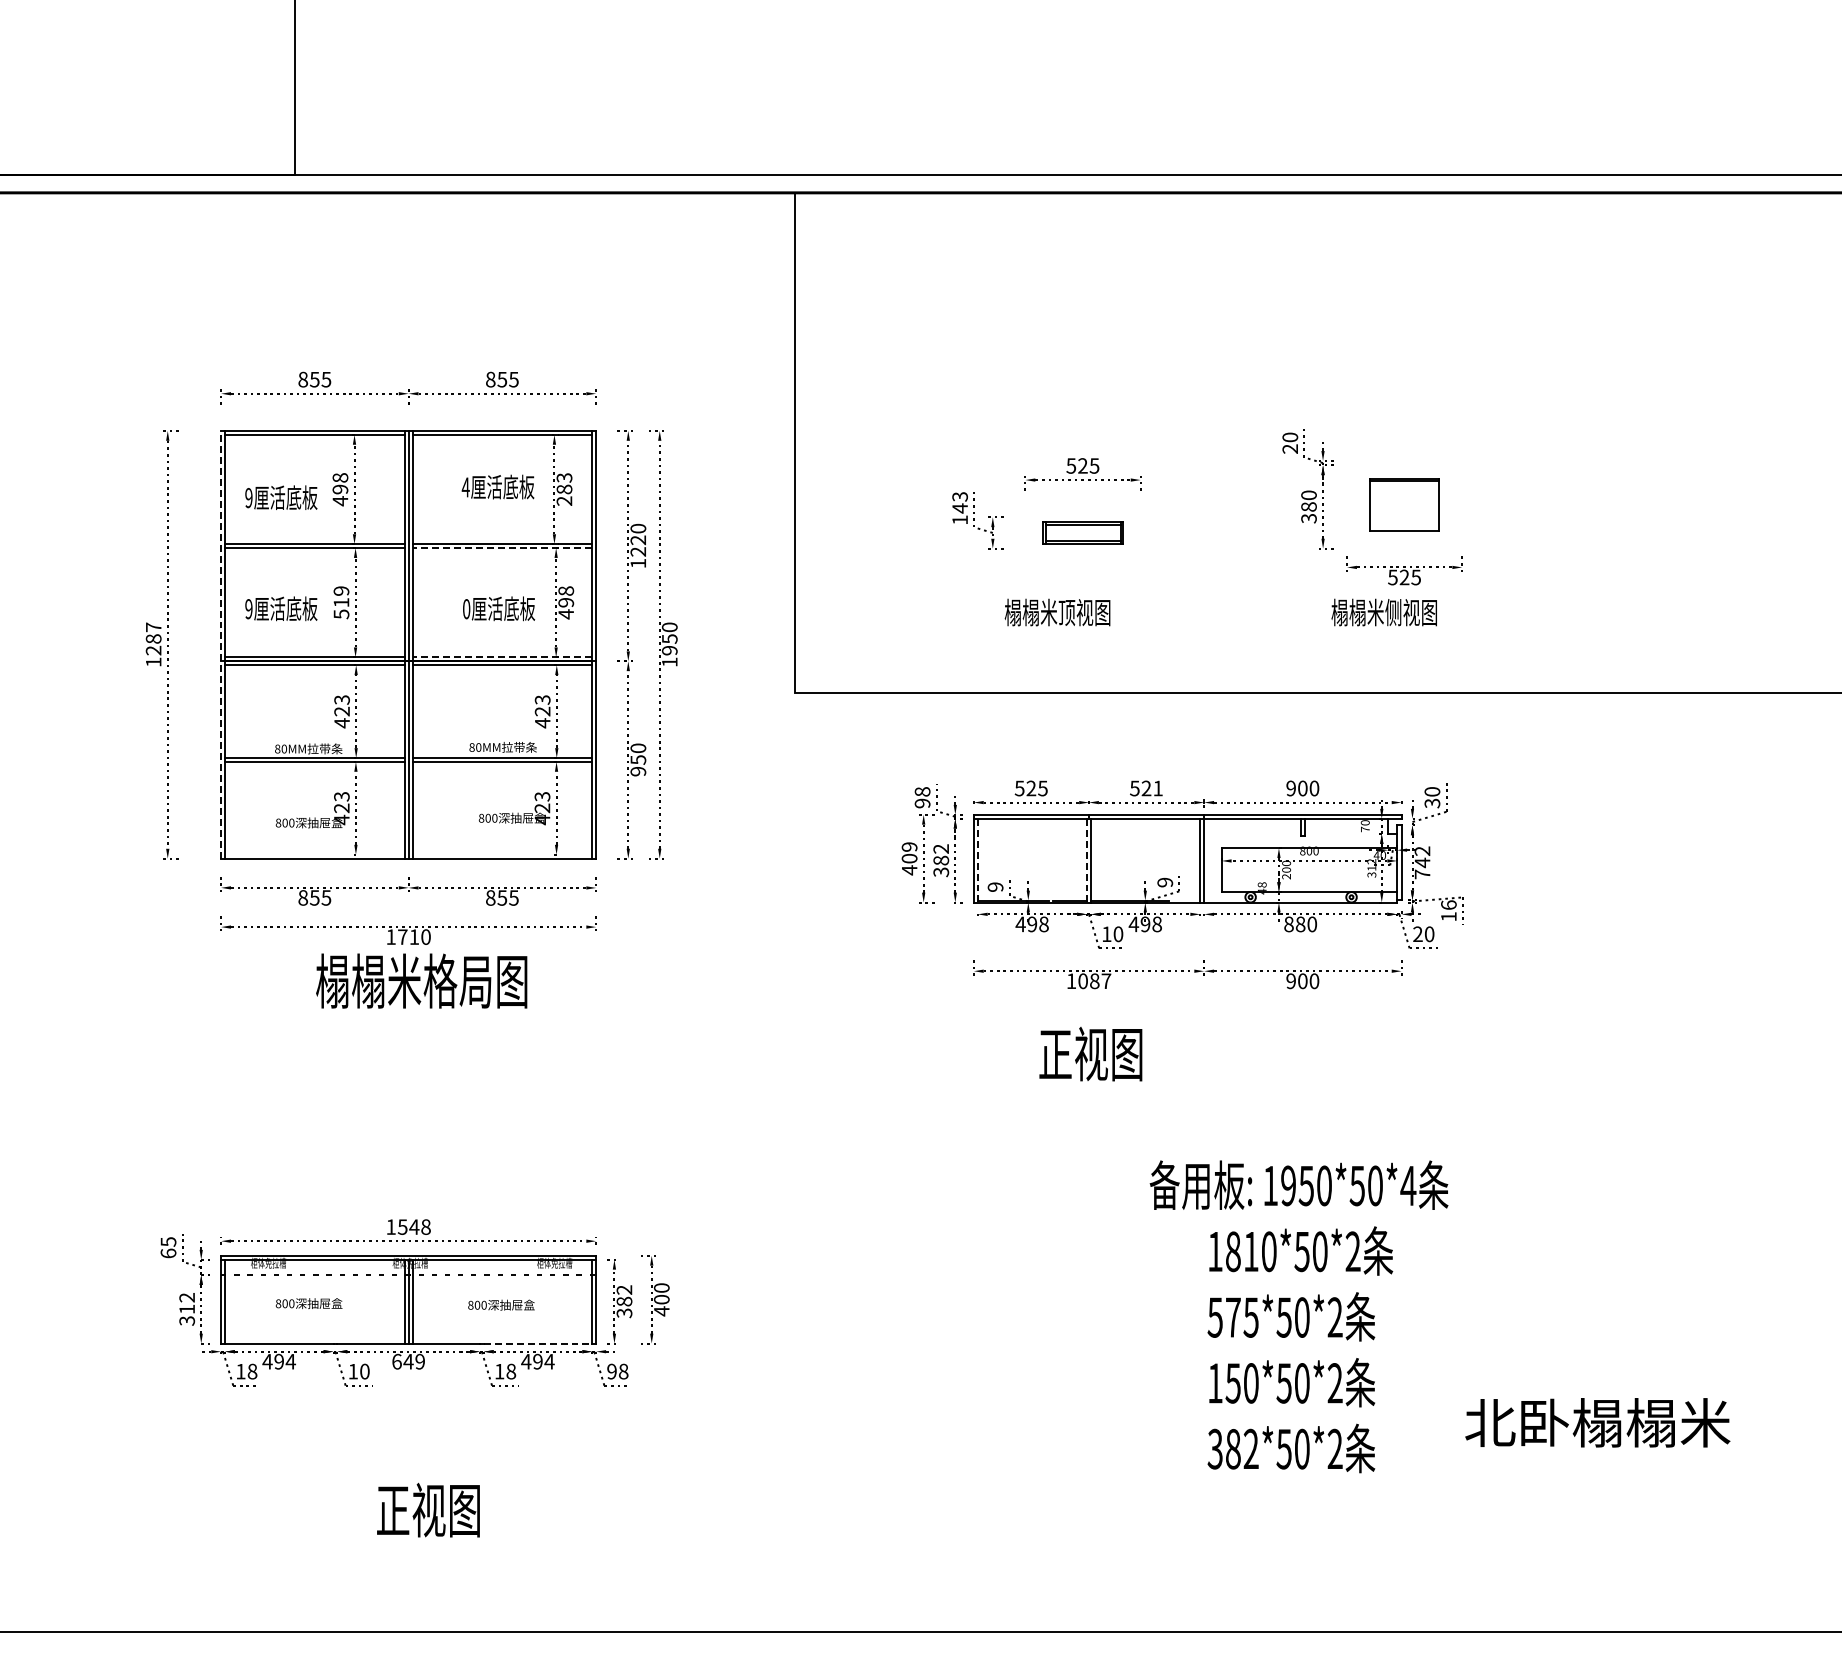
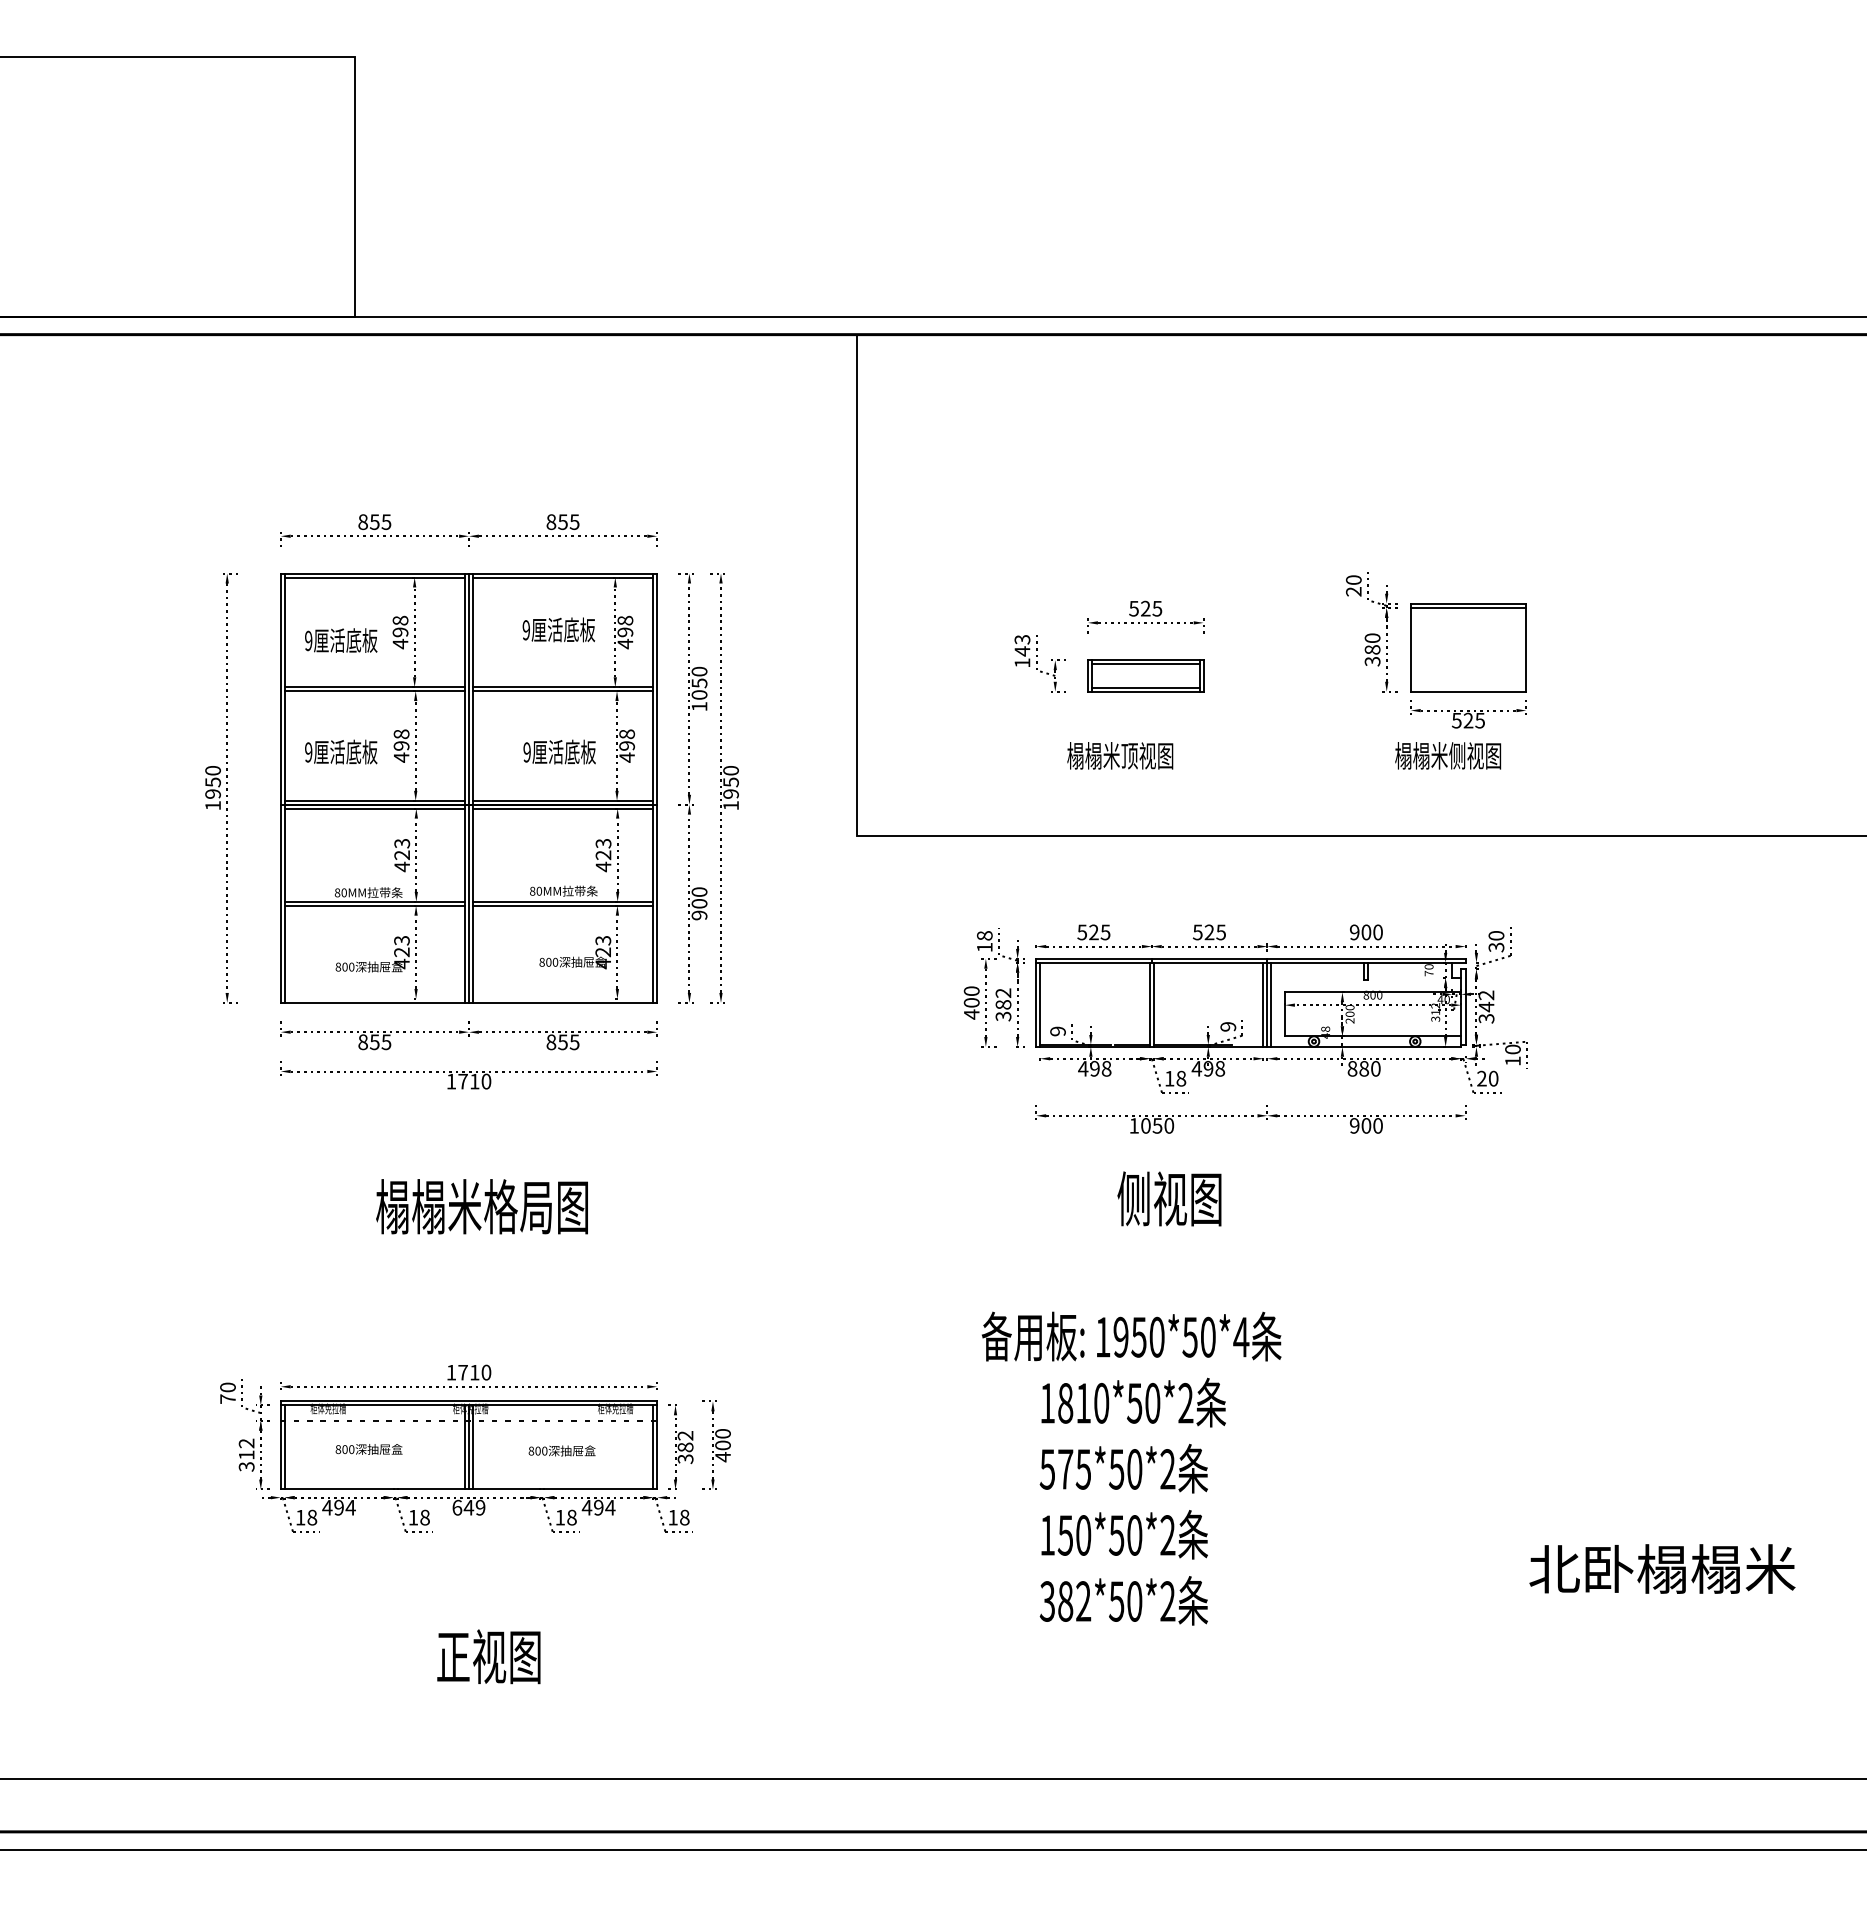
text: (465, 487) -> (526, 630), 4 -> 9
text: (564, 489) -> (625, 632), 283 -> 498
part: (1404, 504) -> (1468, 647), size x1.67
part: (1082, 532) -> (1145, 675), size x1.43
text: (638, 545) -> (699, 688), 1220 -> 1050
line: (501, 548) -> (562, 691), dashed -> solid
text: (341, 602) -> (401, 745), 519 -> 498
text: (465, 609) -> (526, 752), 0 -> 9
text: (153, 639) -> (212, 782), 1287 -> 1950
line: (220, 645) -> (280, 788), dashed -> solid
line: (501, 657) -> (562, 800), dashed -> solid
text: (638, 759) -> (699, 903), 950 -> 900
text: (1157, 788) -> (1220, 932), 521 -> 525
text: (922, 803) -> (984, 947), 98 -> 18
text: (909, 846) -> (971, 990), 409 -> 400
line: (1208, 860) -> (1271, 1004), added
line: (978, 861) -> (1040, 1005), dashed -> solid
line: (1086, 861) -> (1149, 1005), dashed -> solid
text: (1422, 874) -> (1486, 1018), 742 -> 342
text: (1448, 905) -> (1512, 1049), 16 -> 10
text: (1118, 934) -> (1181, 1078), 10 -> 18
text: (421, 980) -> (481, 1206), moved
text: (1100, 980) -> (1163, 1125), 1087 -> 1050
text: (1098, 1053) -> (1161, 1198), 正视图 -> 侧视图
text: (414, 1226) -> (474, 1372), 1548 -> 1710
text: (168, 1246) -> (227, 1392), 65 -> 70
text: (1298, 1316) -> (1131, 1468), moved
line: (538, 1343) -> (599, 1489), dashed -> solid
text: (364, 1371) -> (424, 1517), 10 -> 18
text: (611, 1371) -> (672, 1517), 98 -> 18

